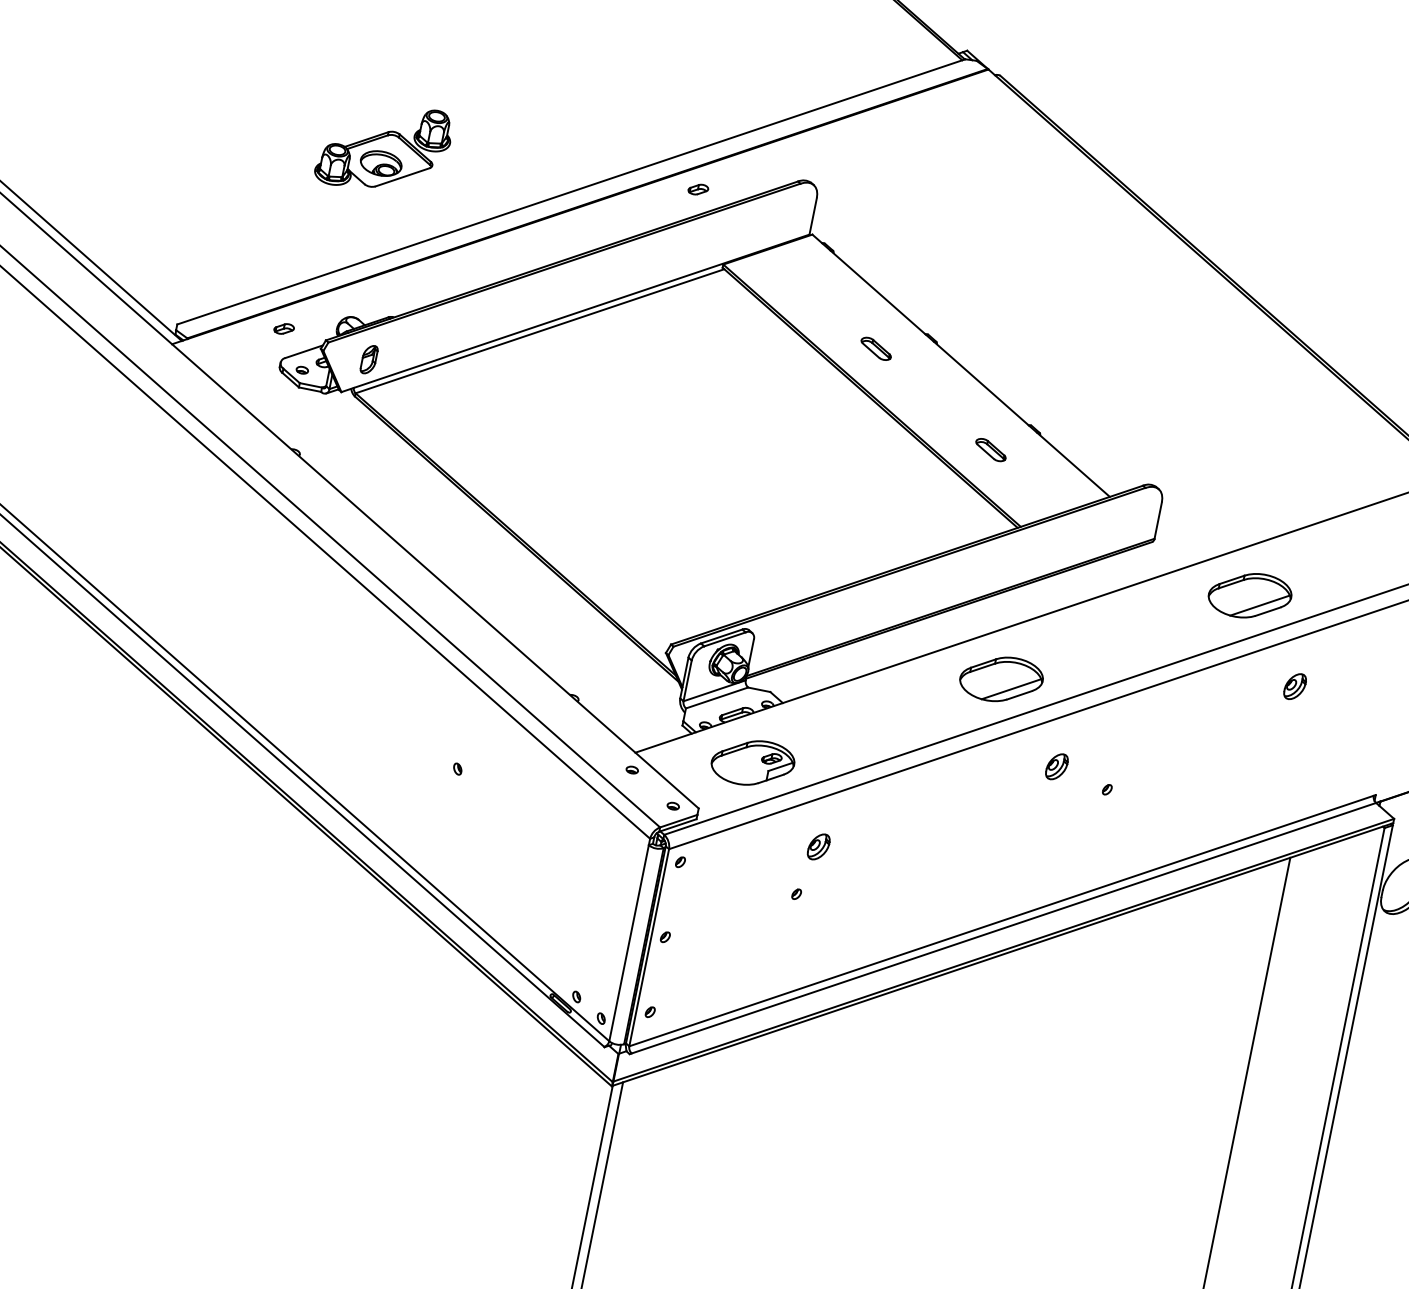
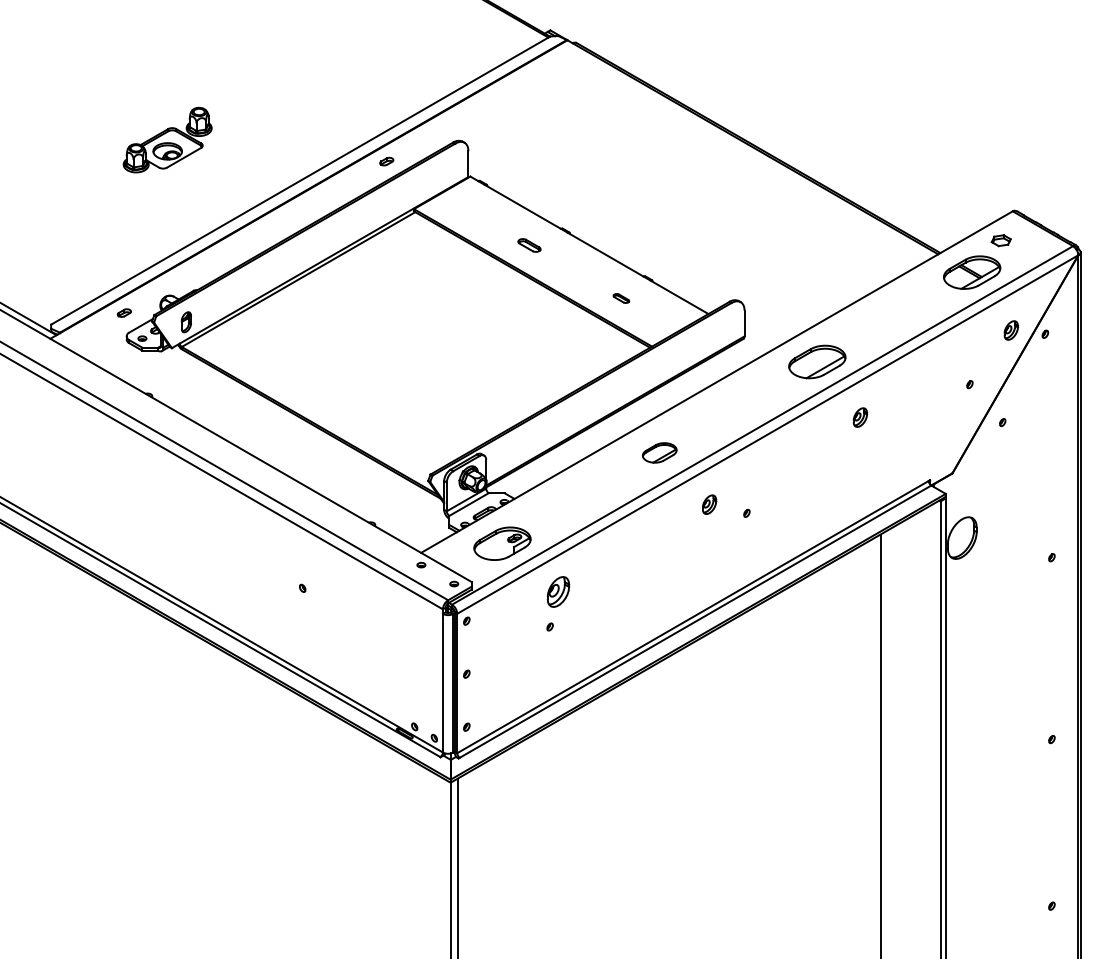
part: (384, 146) -> (167, 139), moved
part: (991, 450) -> (621, 298), size x0.7
part: (1001, 678) -> (659, 452), size x0.6
part: (818, 846) -> (558, 591), size x1.6

